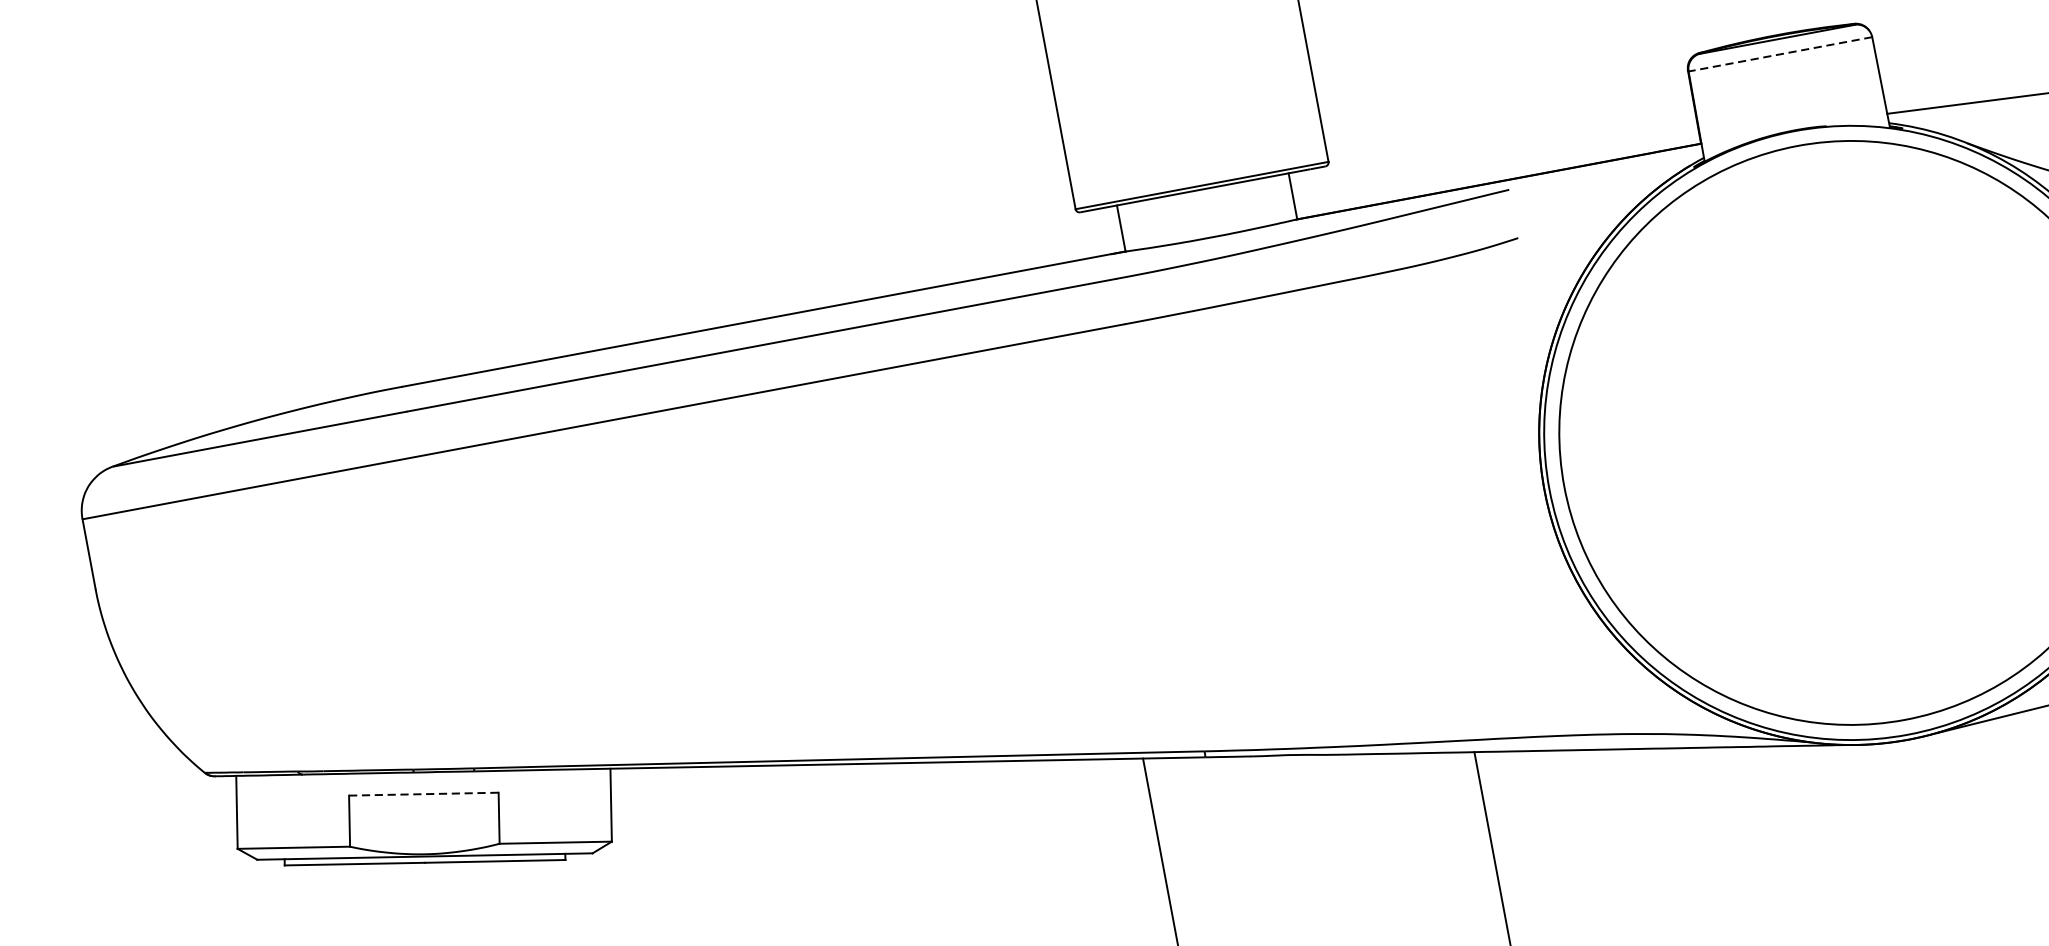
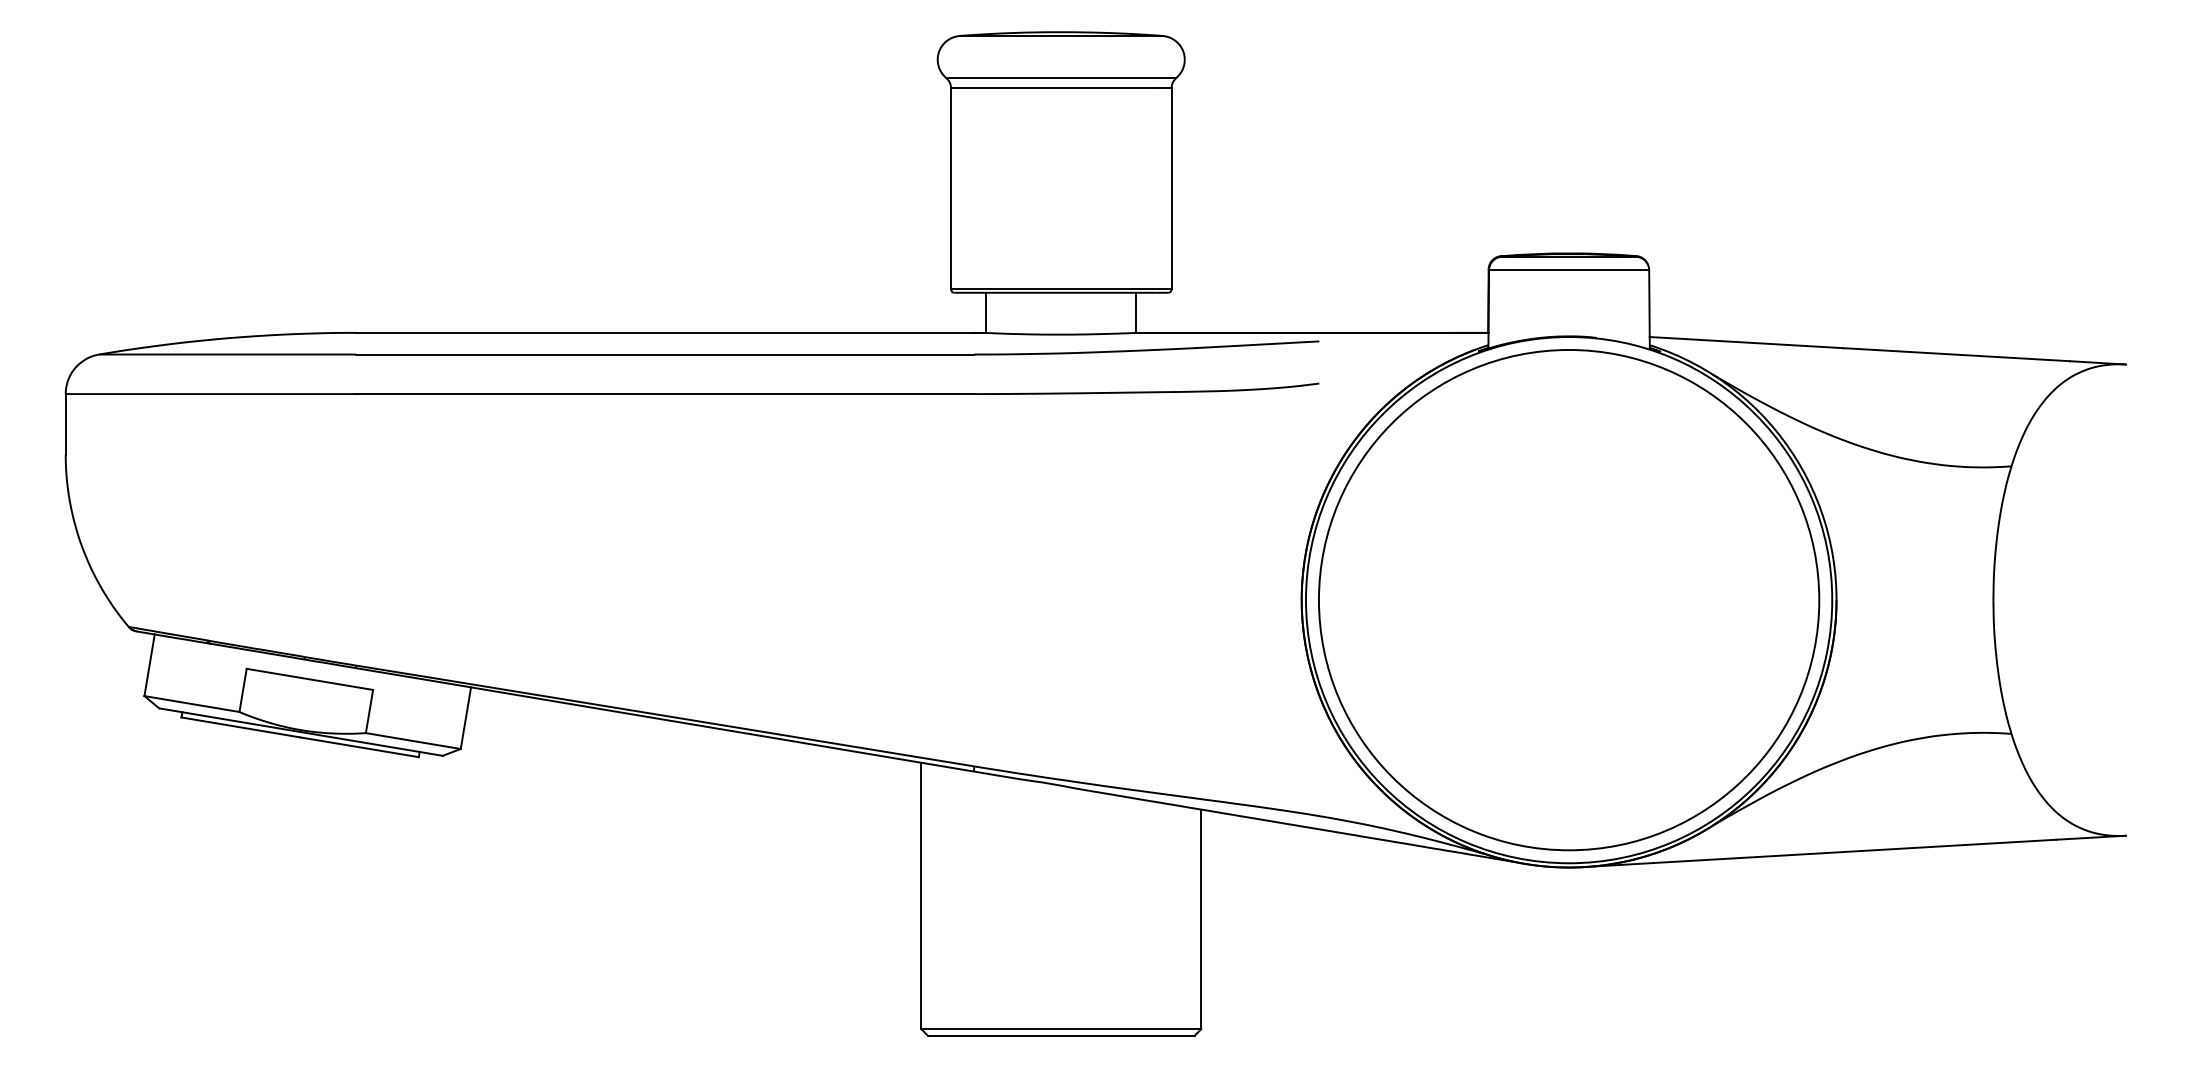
line: (1779, 54) -> (1568, 270), dashed -> solid
line: (424, 794) -> (310, 679), dashed -> solid

